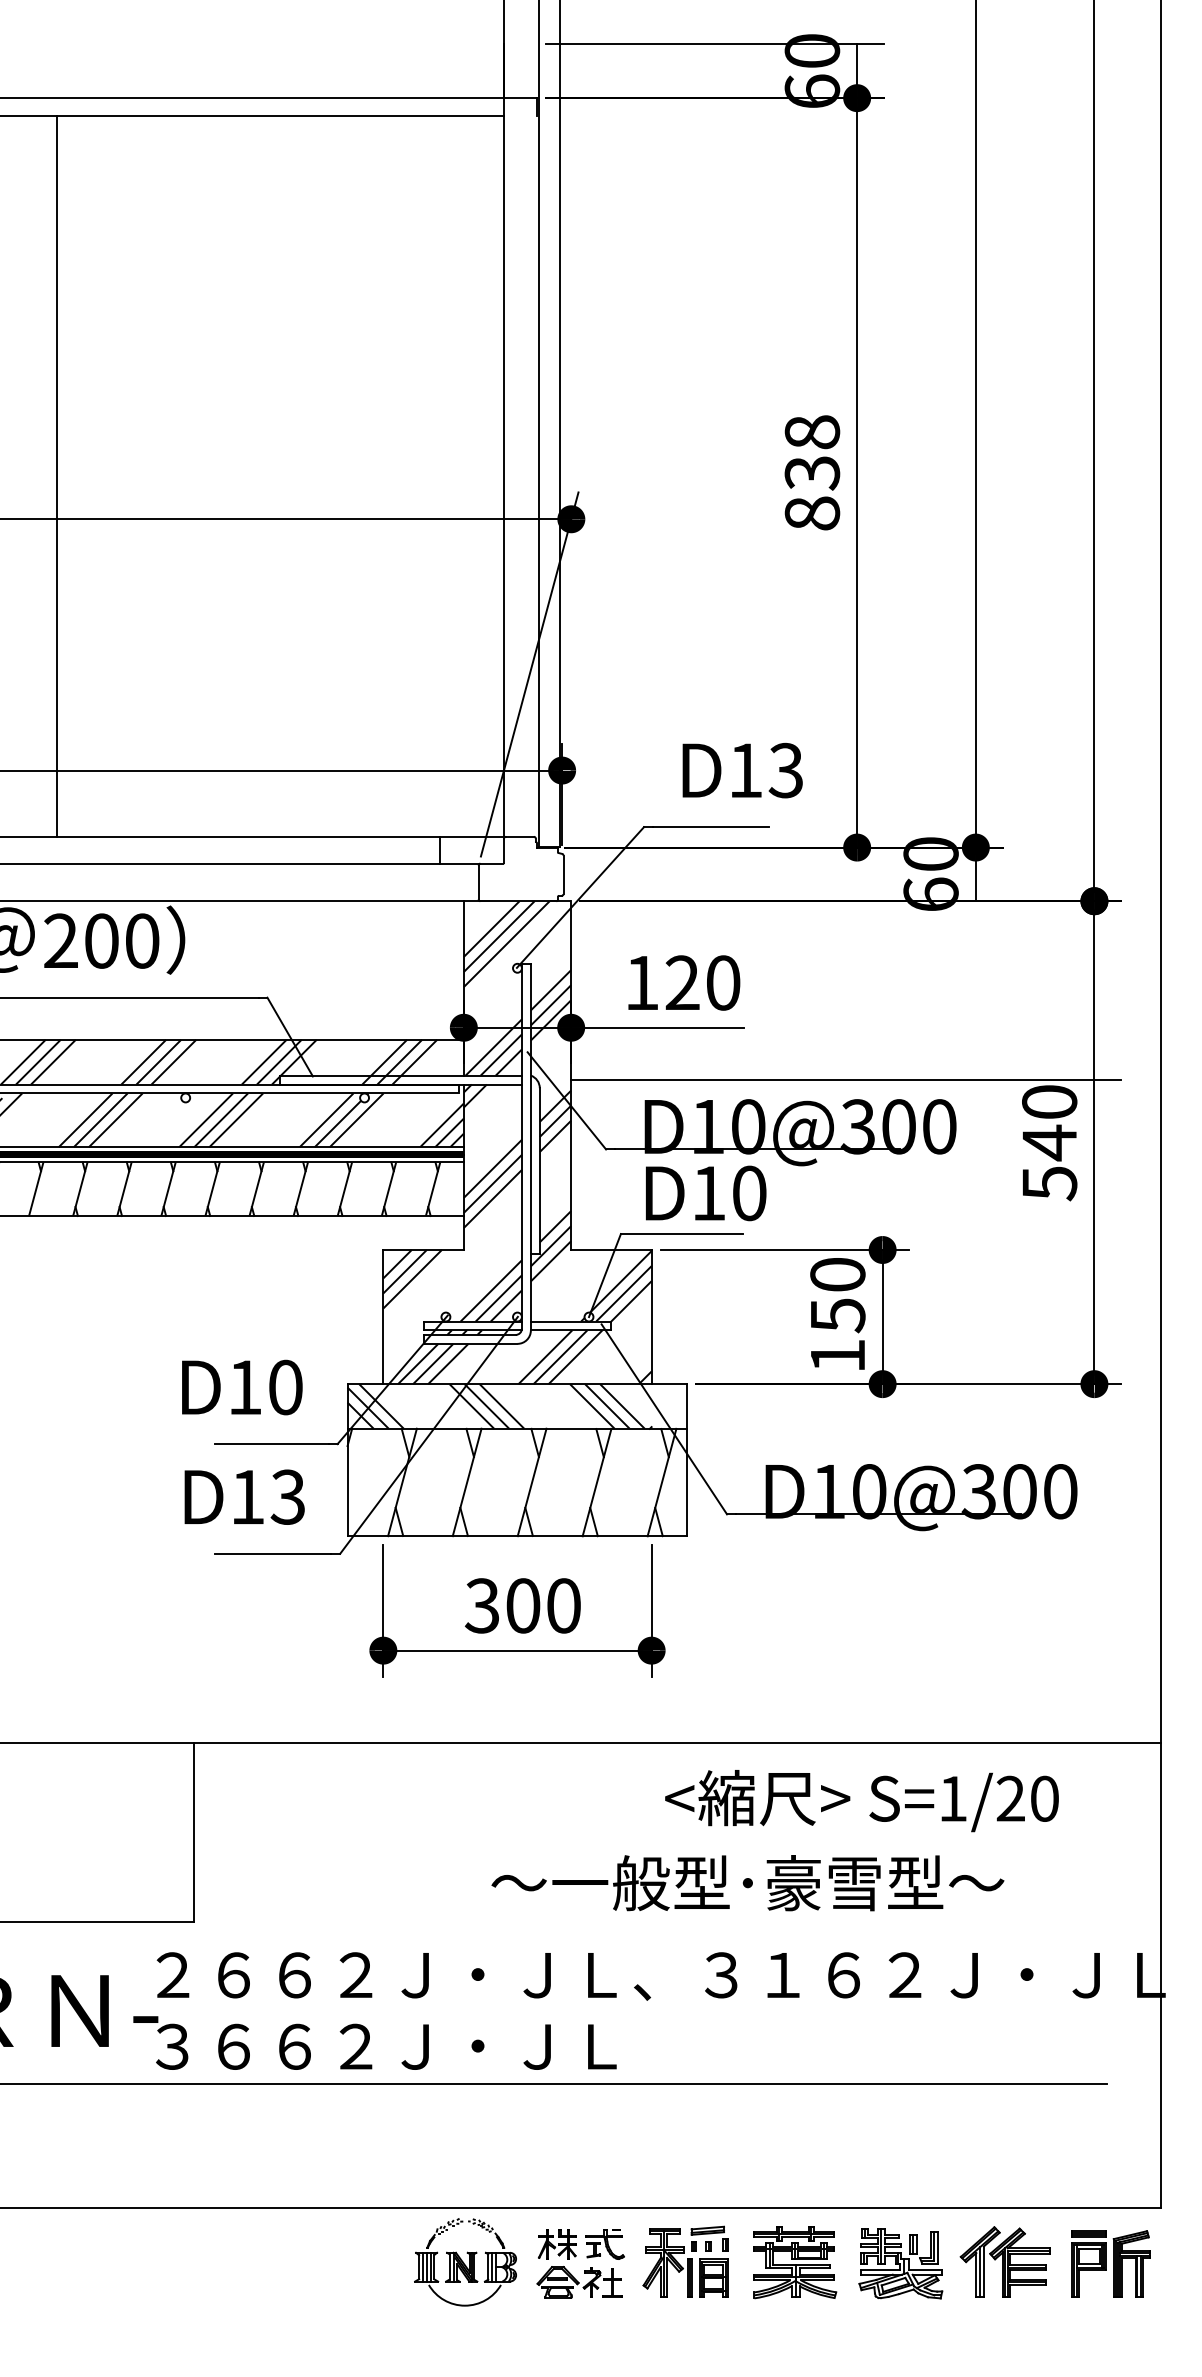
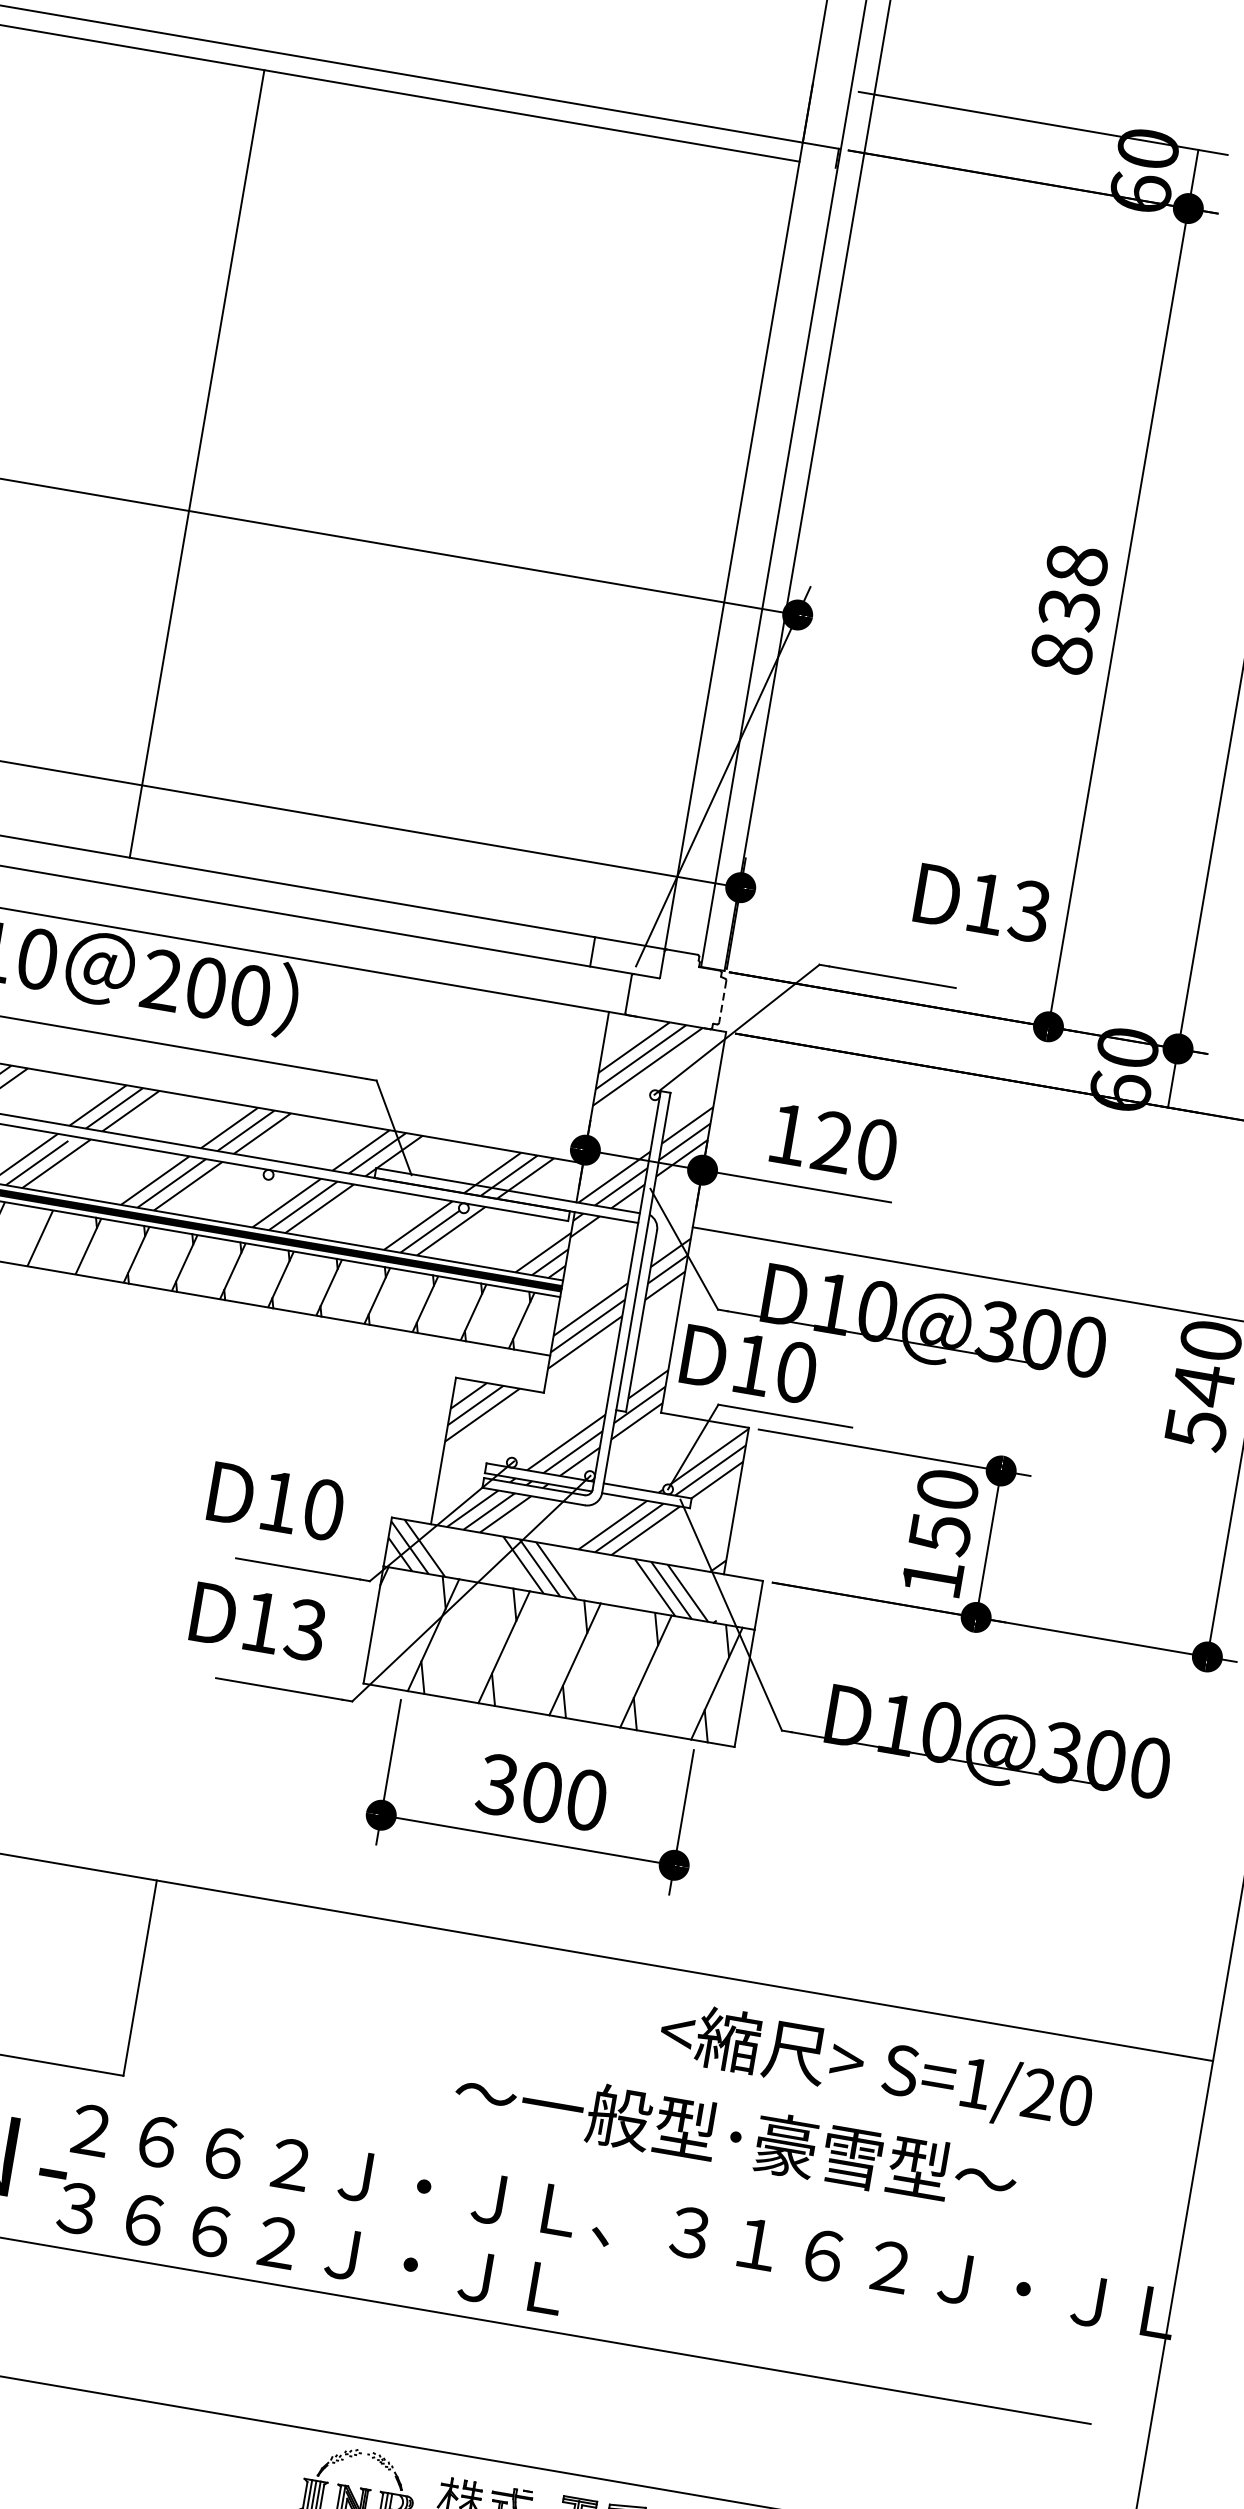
line: (56, 475) -> (196, 463), moved
text: (742, 770) -> (982, 903), moved
line: (563, 875) -> (722, 1002), solid -> dashed
text: (706, 1193) -> (749, 1364), moved

